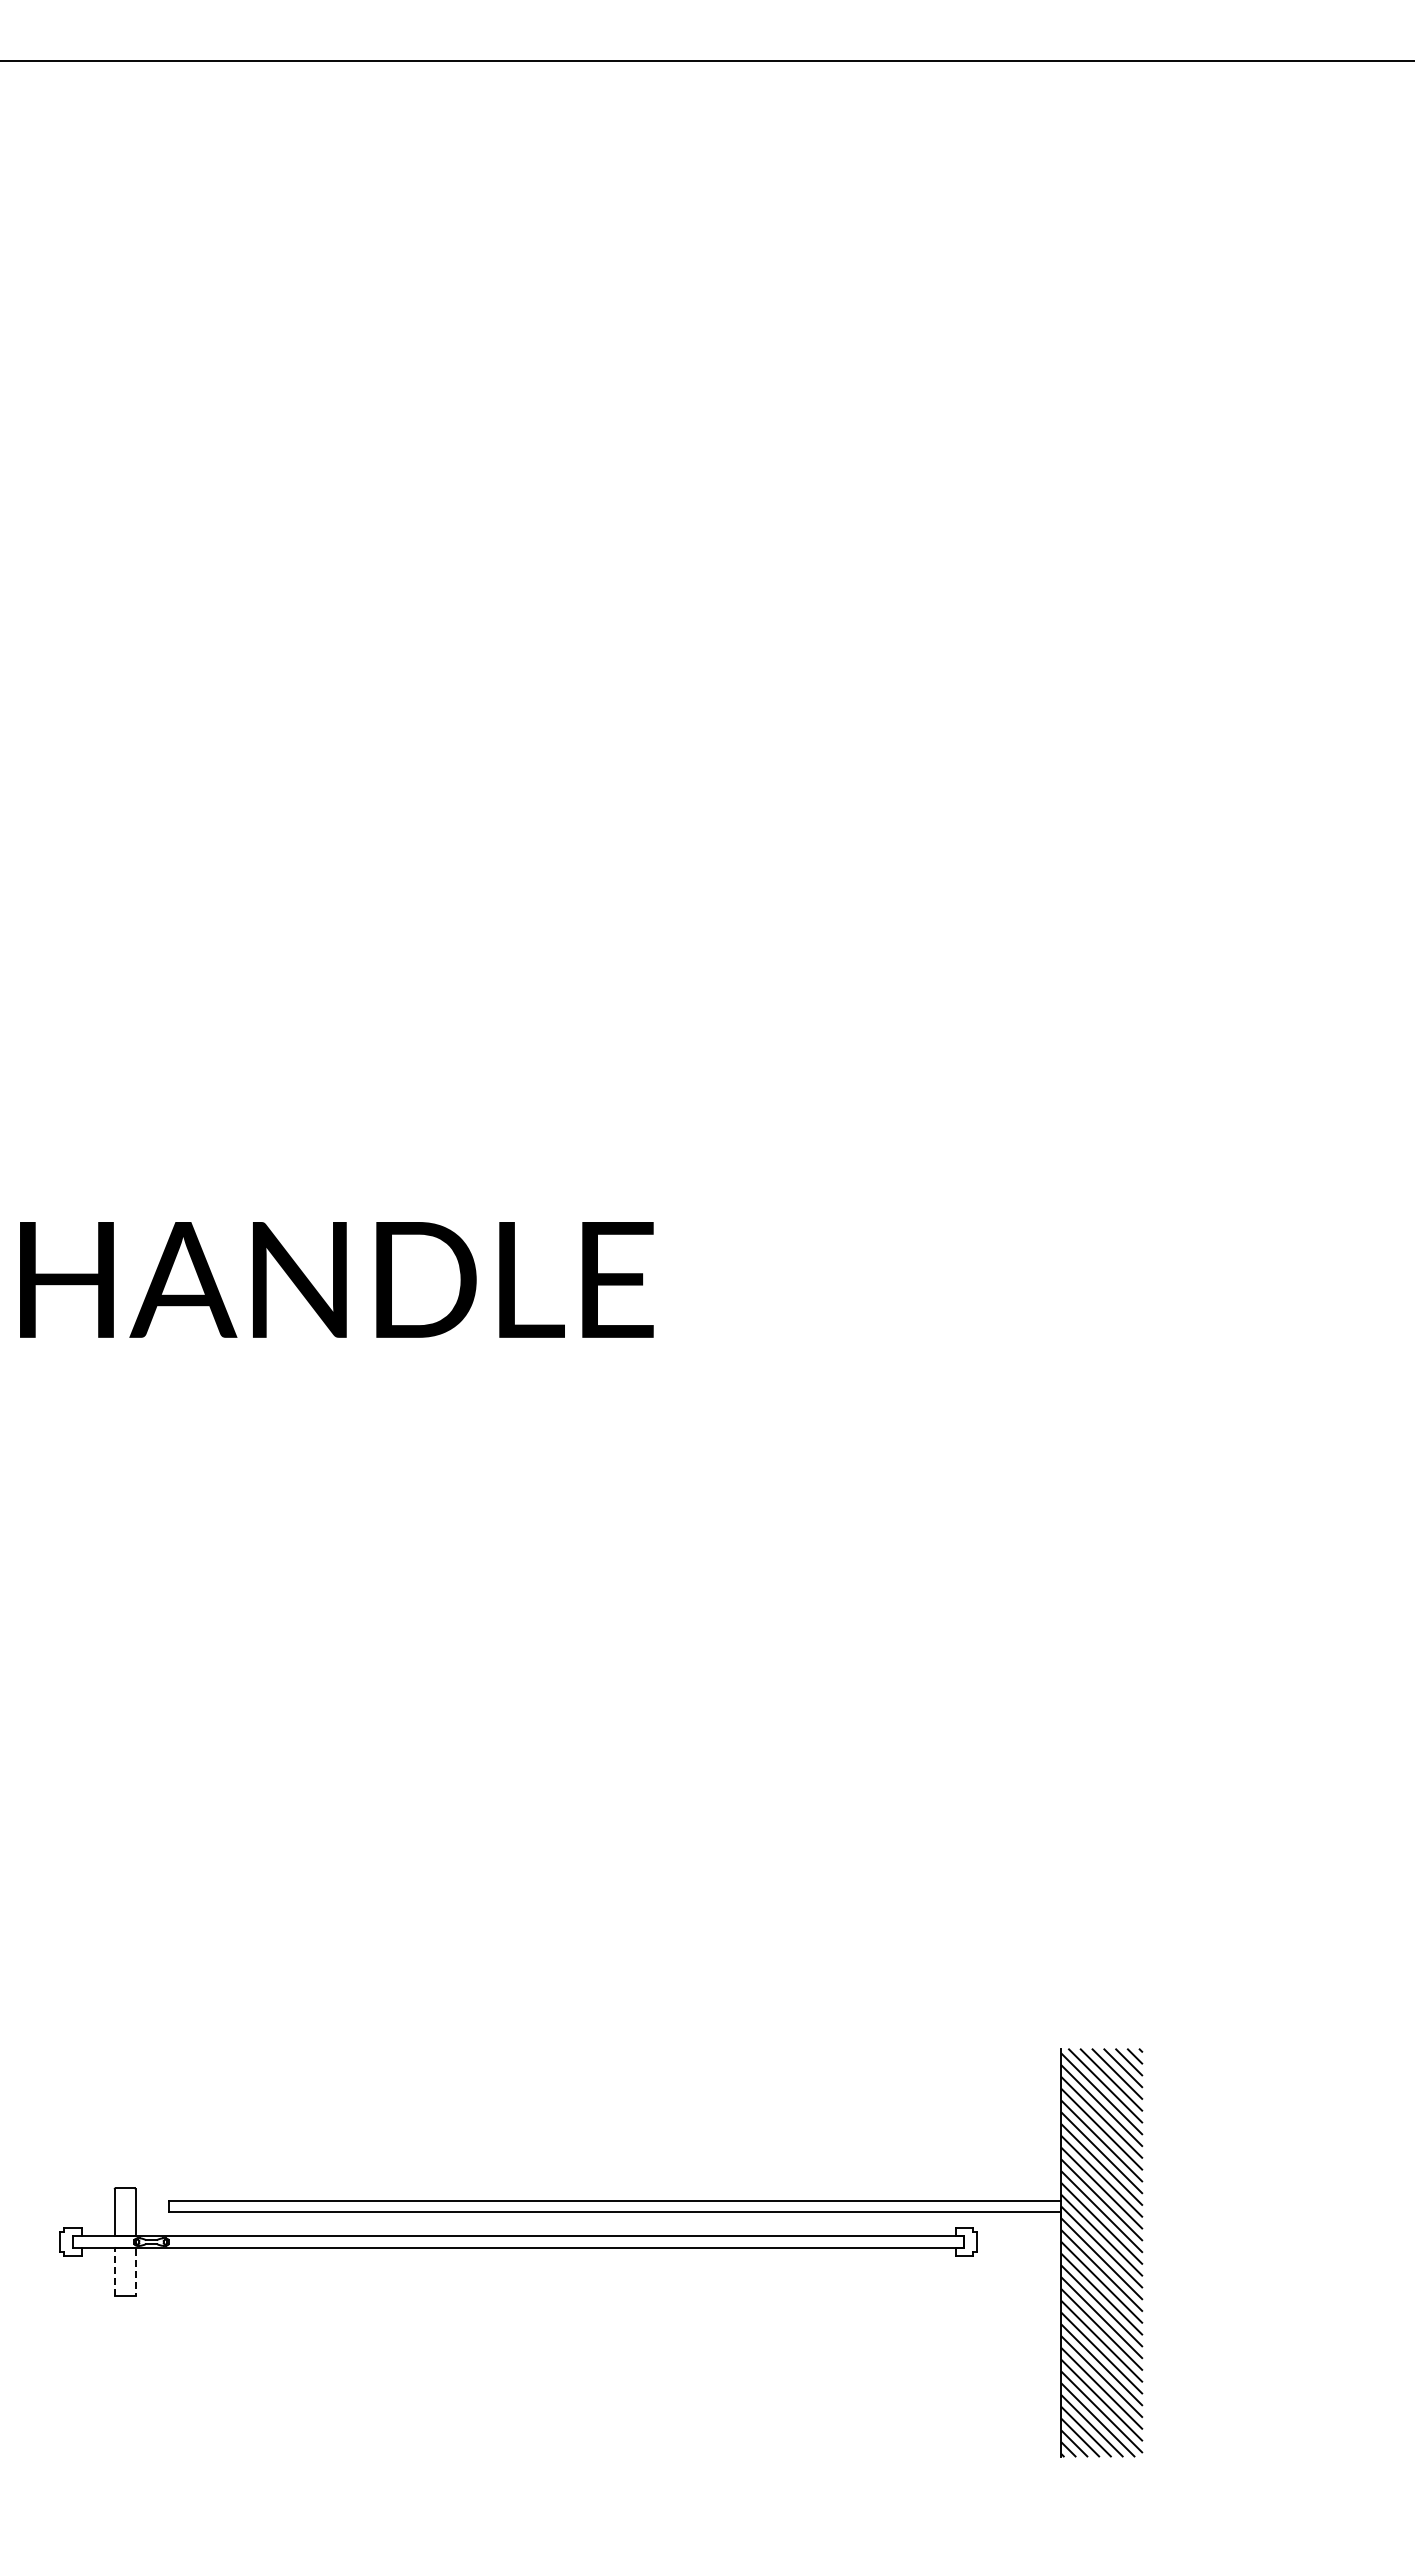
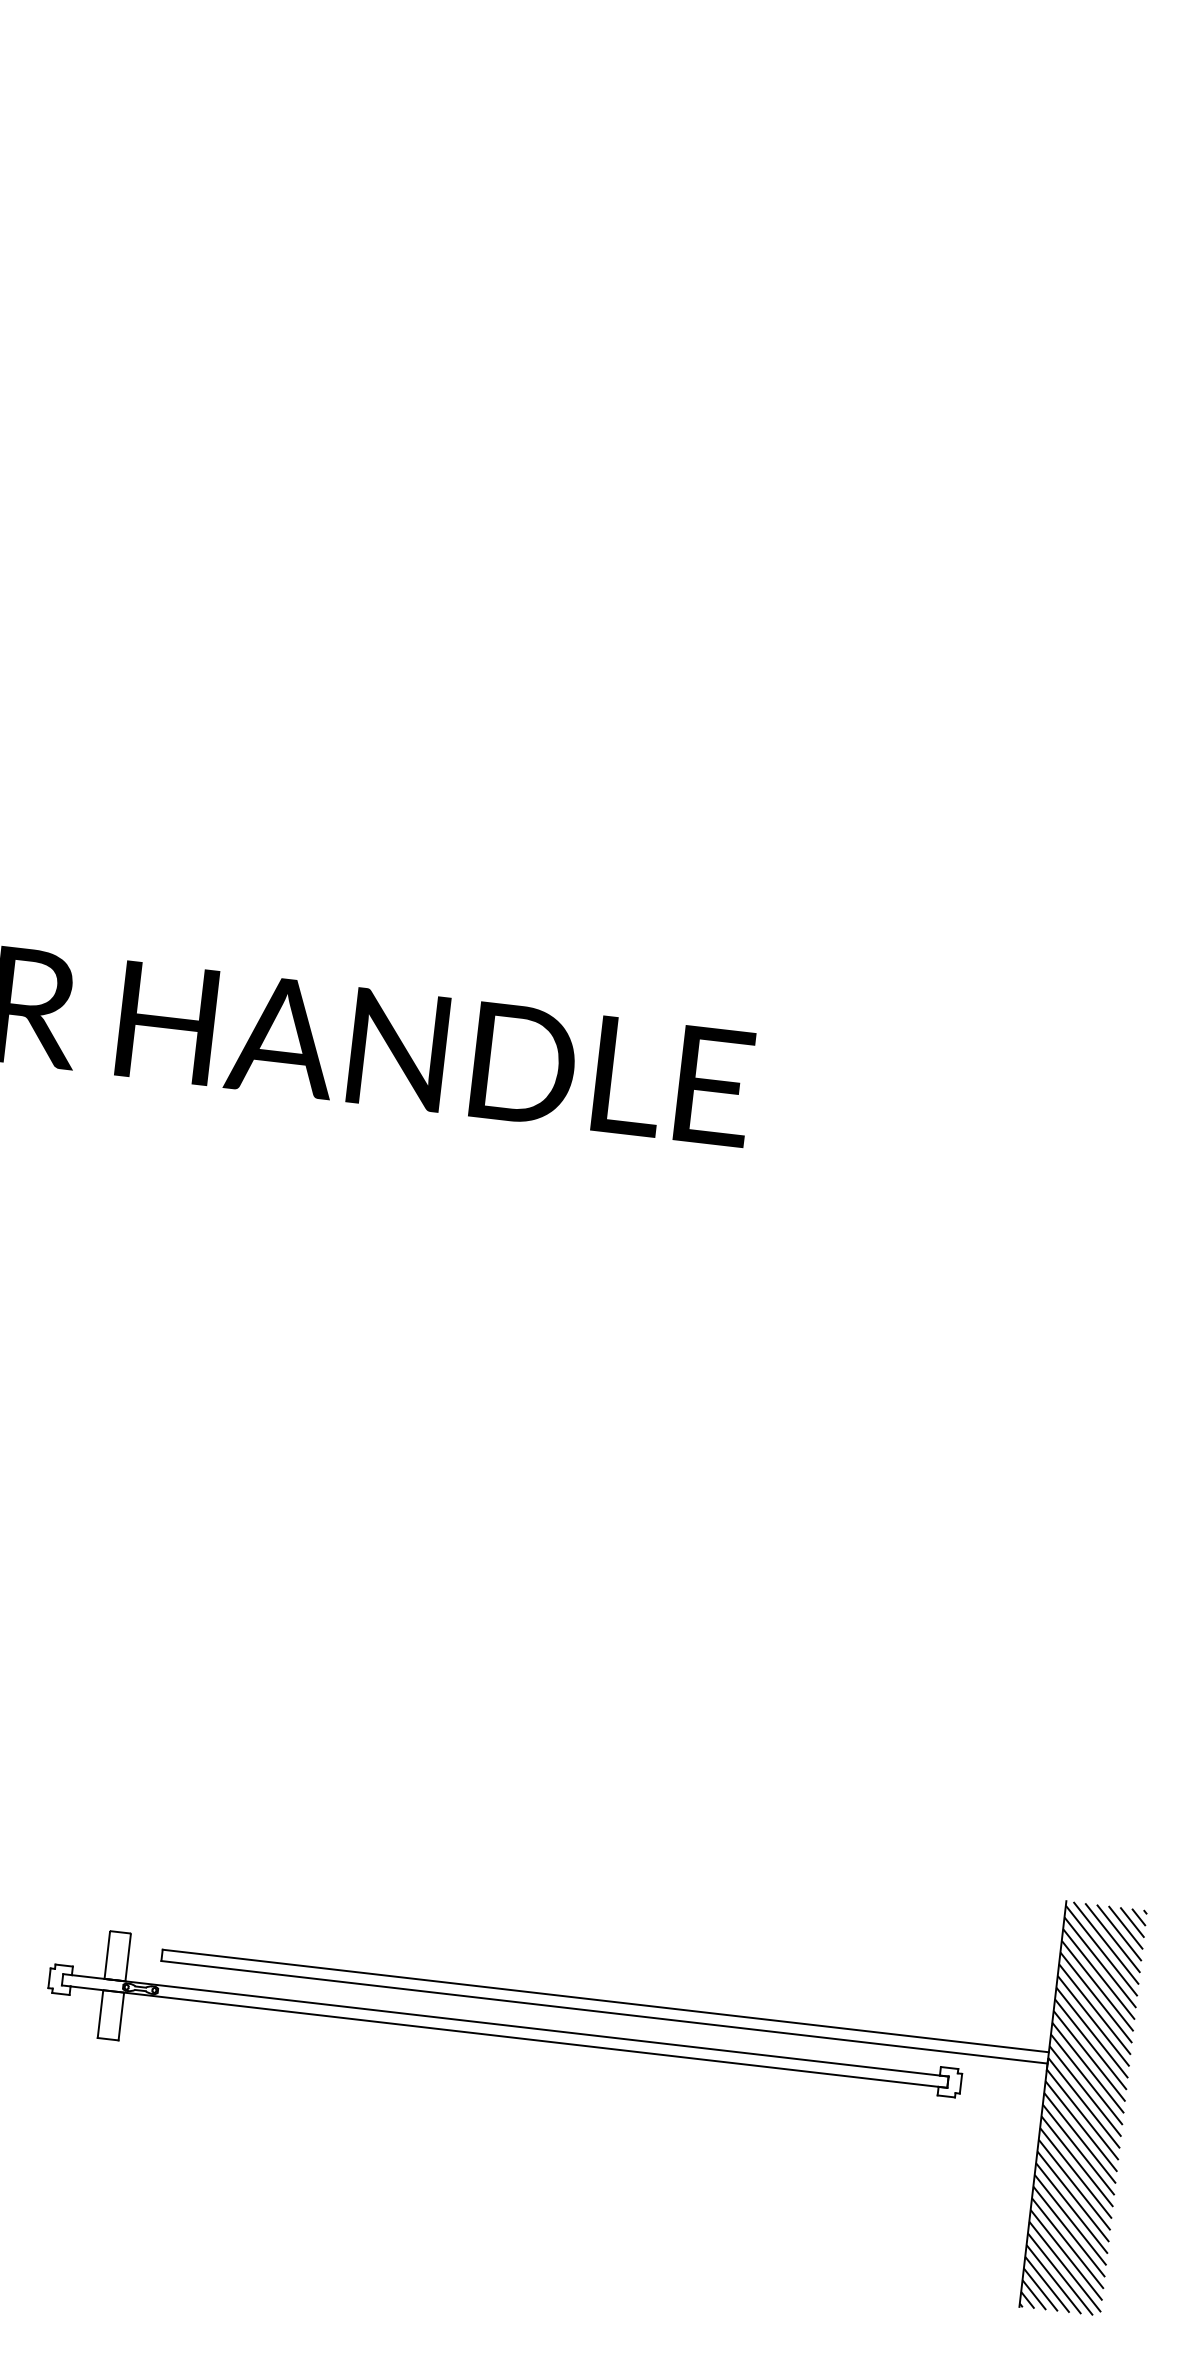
line: (114, 2272) -> (100, 2014), dashed -> solid
line: (135, 2272) -> (121, 2017), dashed -> solid

